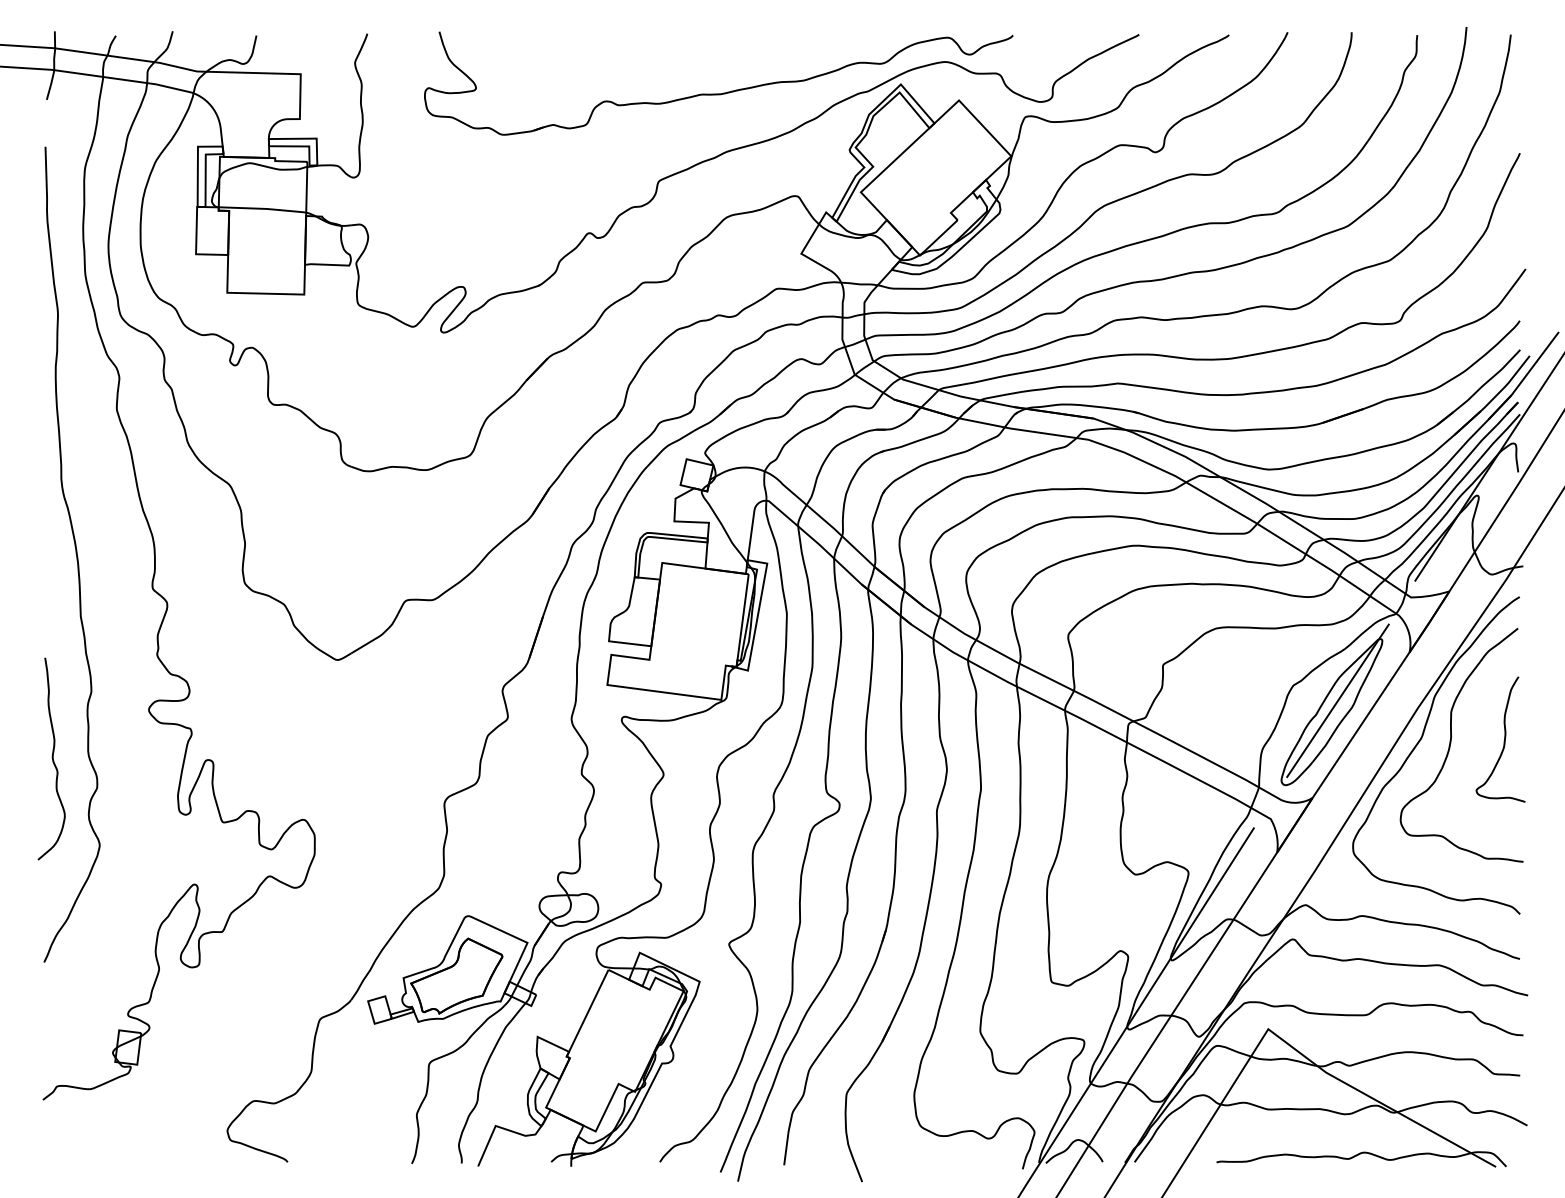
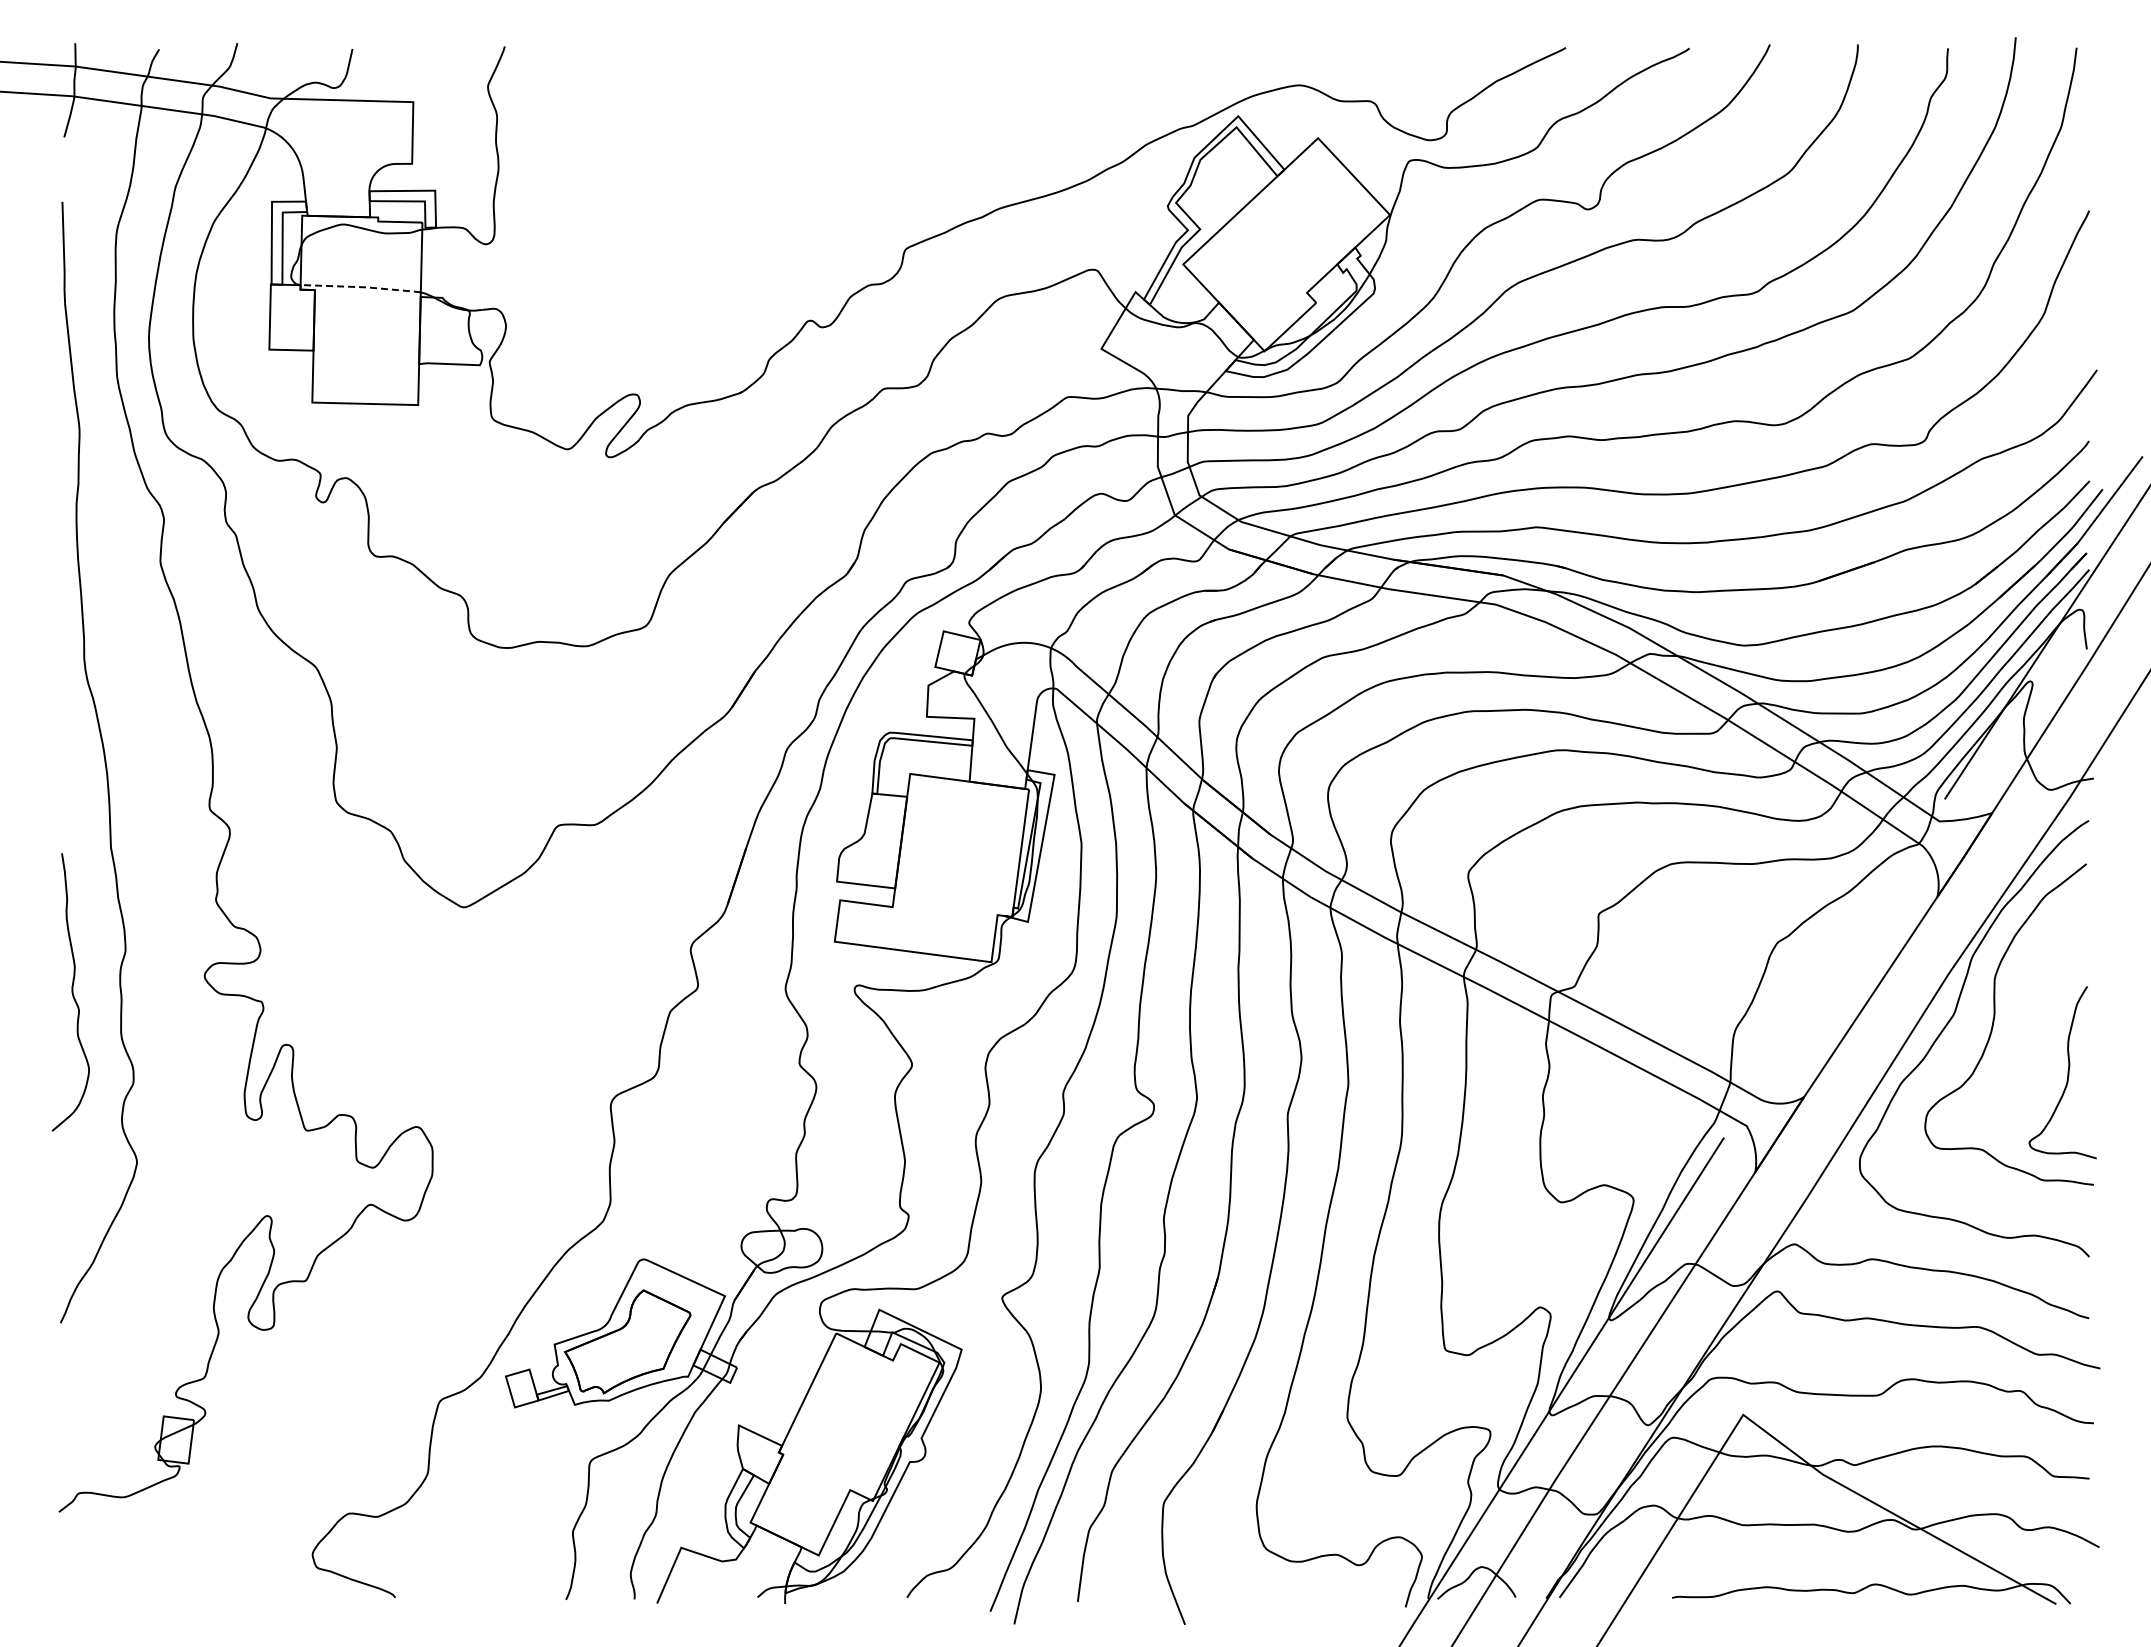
part: (718, 93) -> (987, 128), removed
line: (263, 209) -> (361, 287), solid -> dashed
part: (1334, 704) -> (1834, 968), removed
curve: (1504, 739) -> (2067, 1072), moved
curve: (52, 759) -> (71, 992), moved

